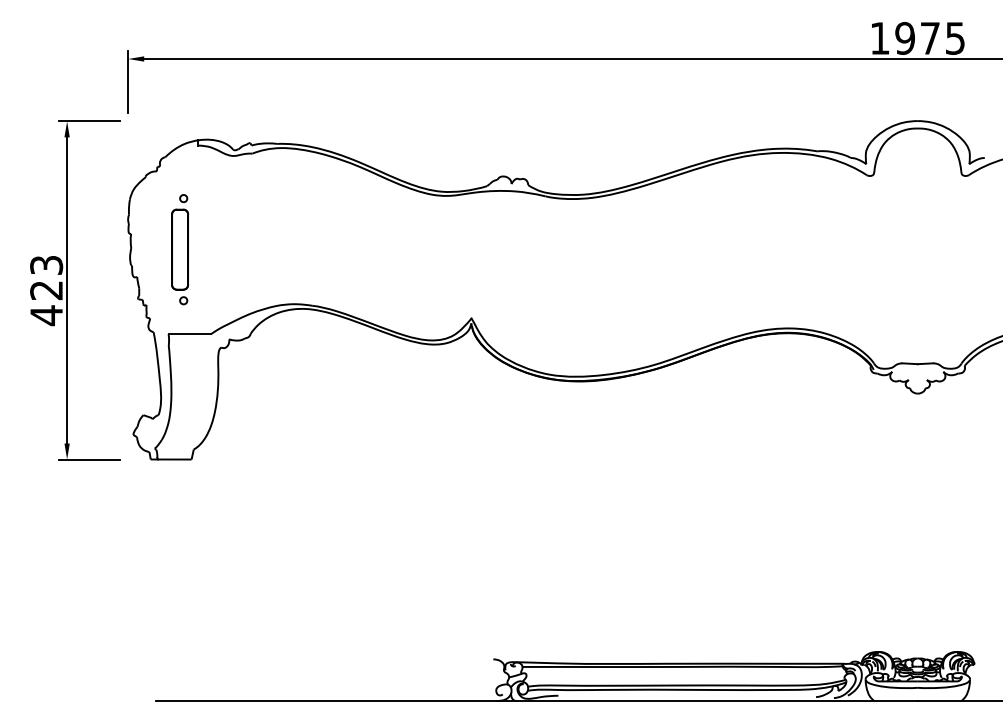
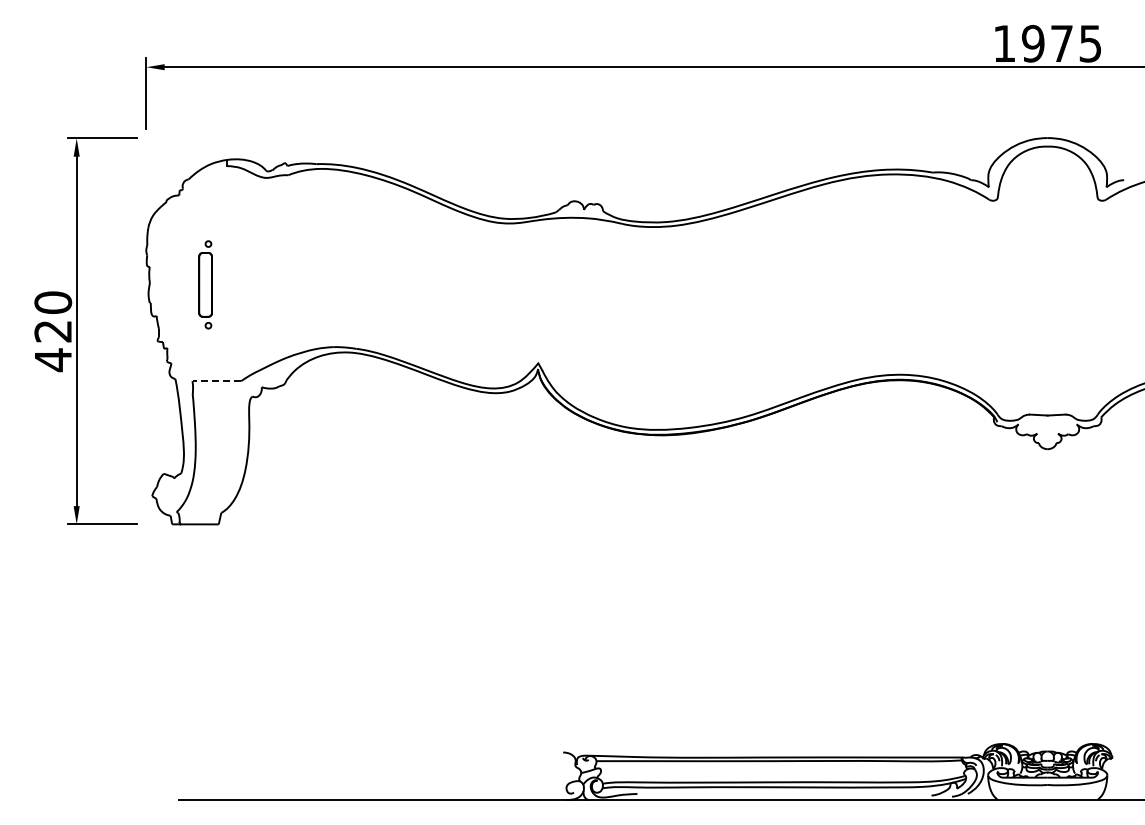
part: (179, 249) -> (205, 284), size x0.7
text: (46, 265) -> (53, 302), 423 -> 420
line: (189, 334) -> (216, 381), solid -> dashed

